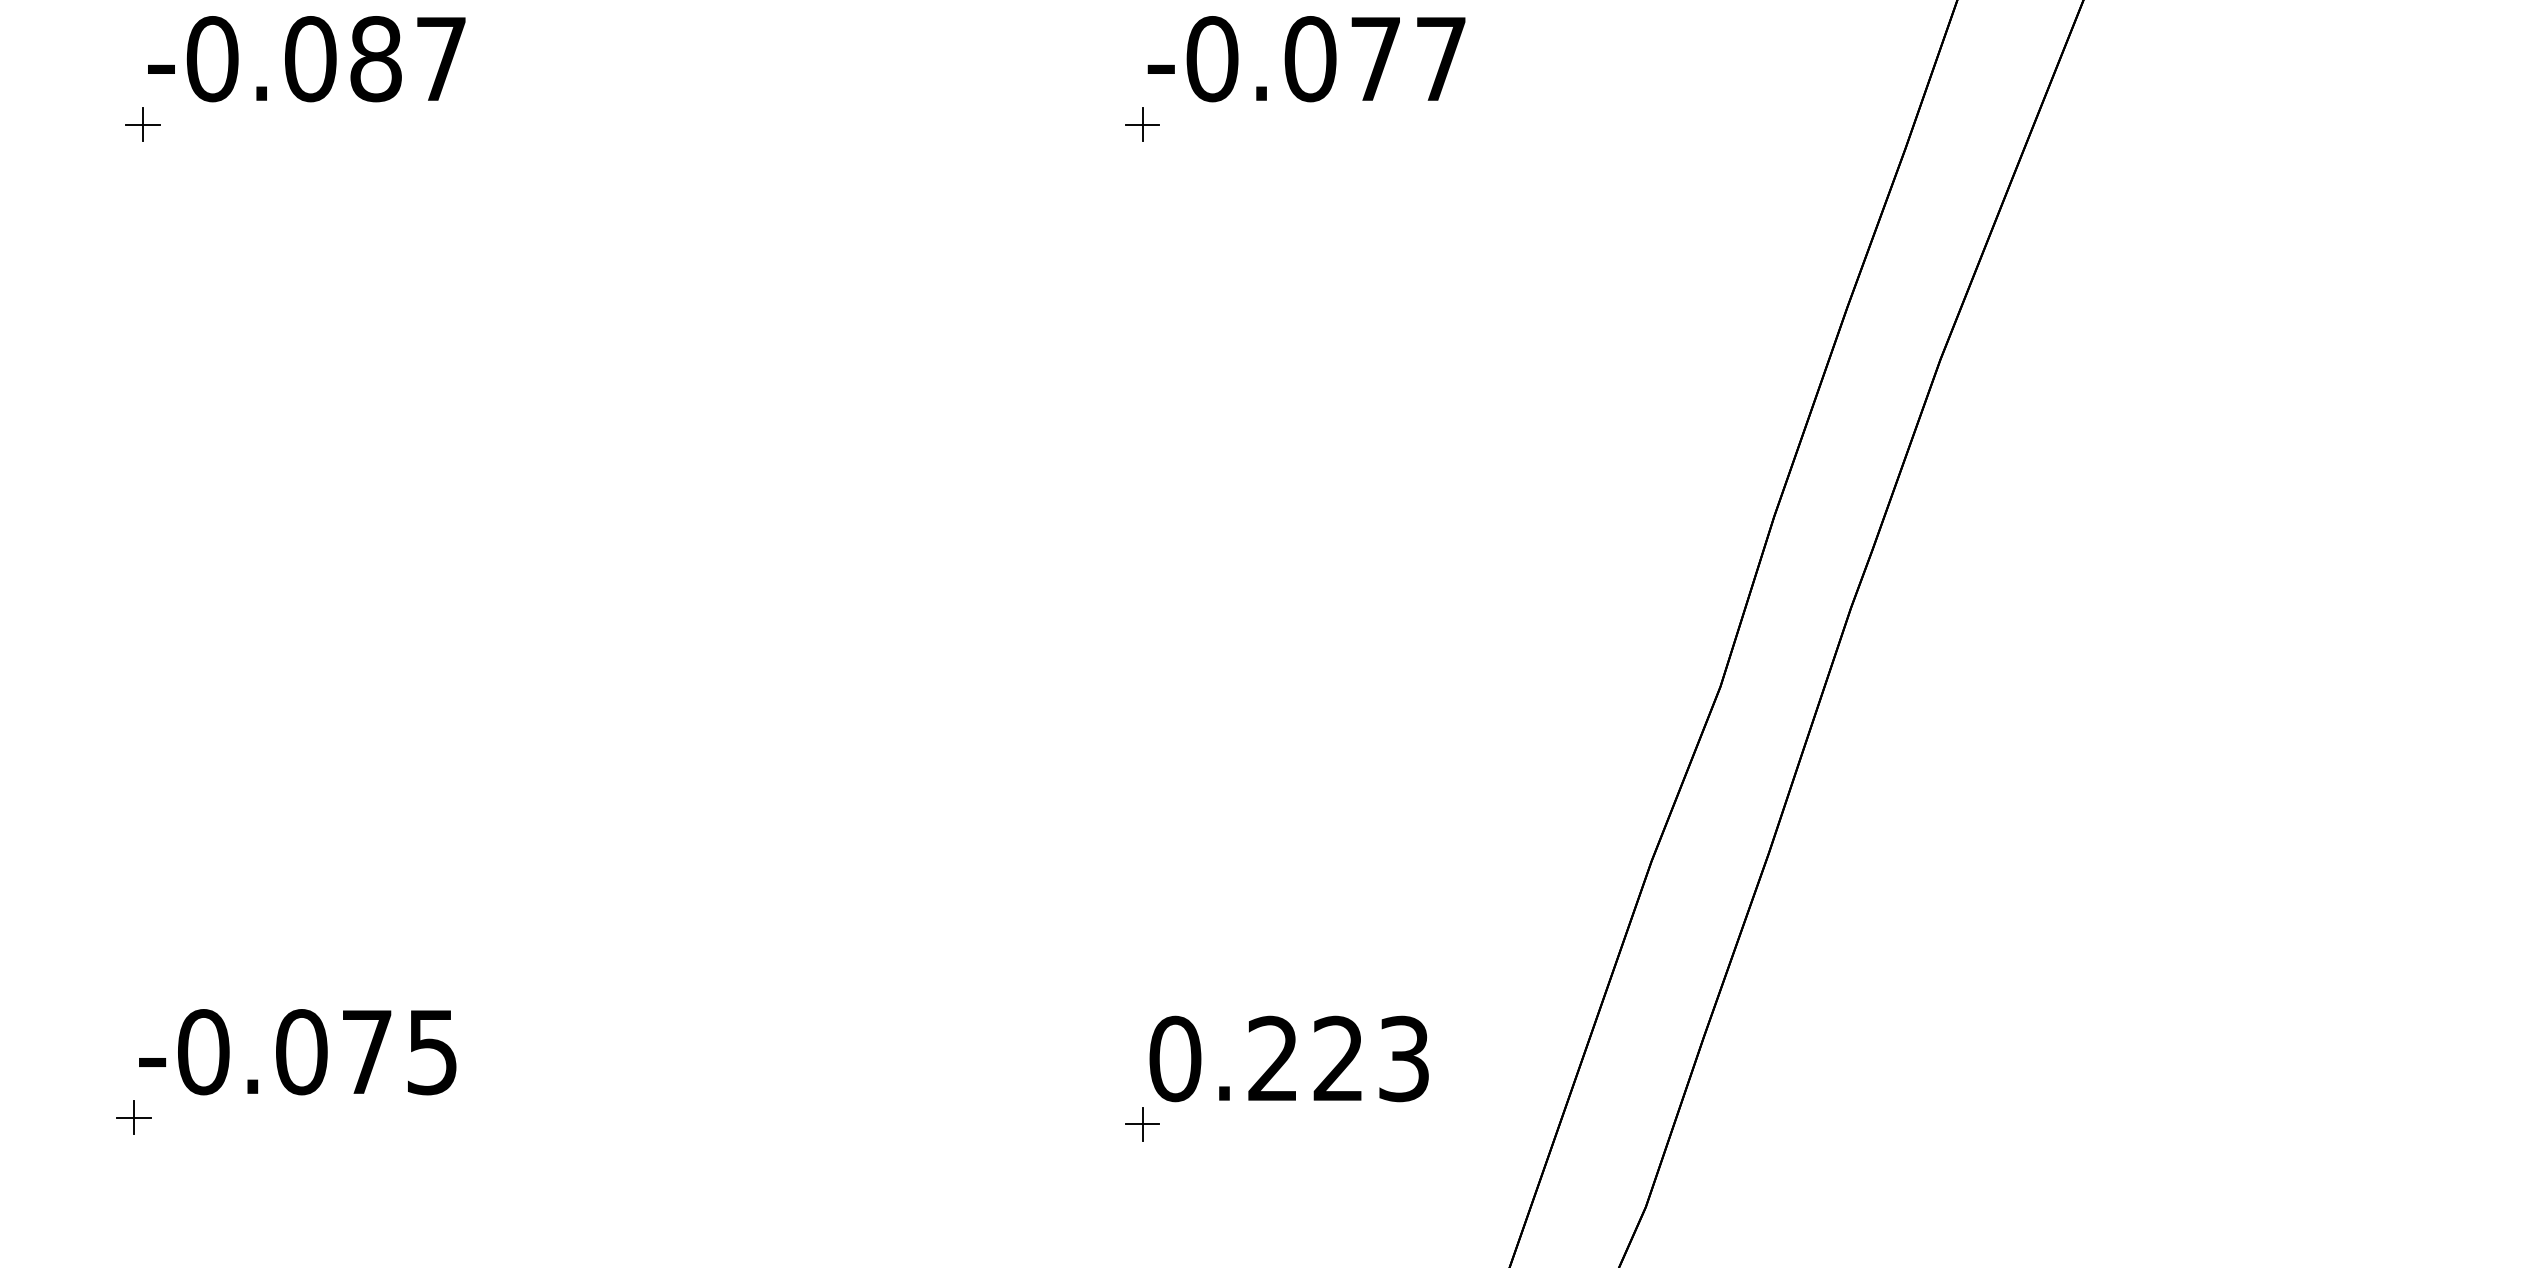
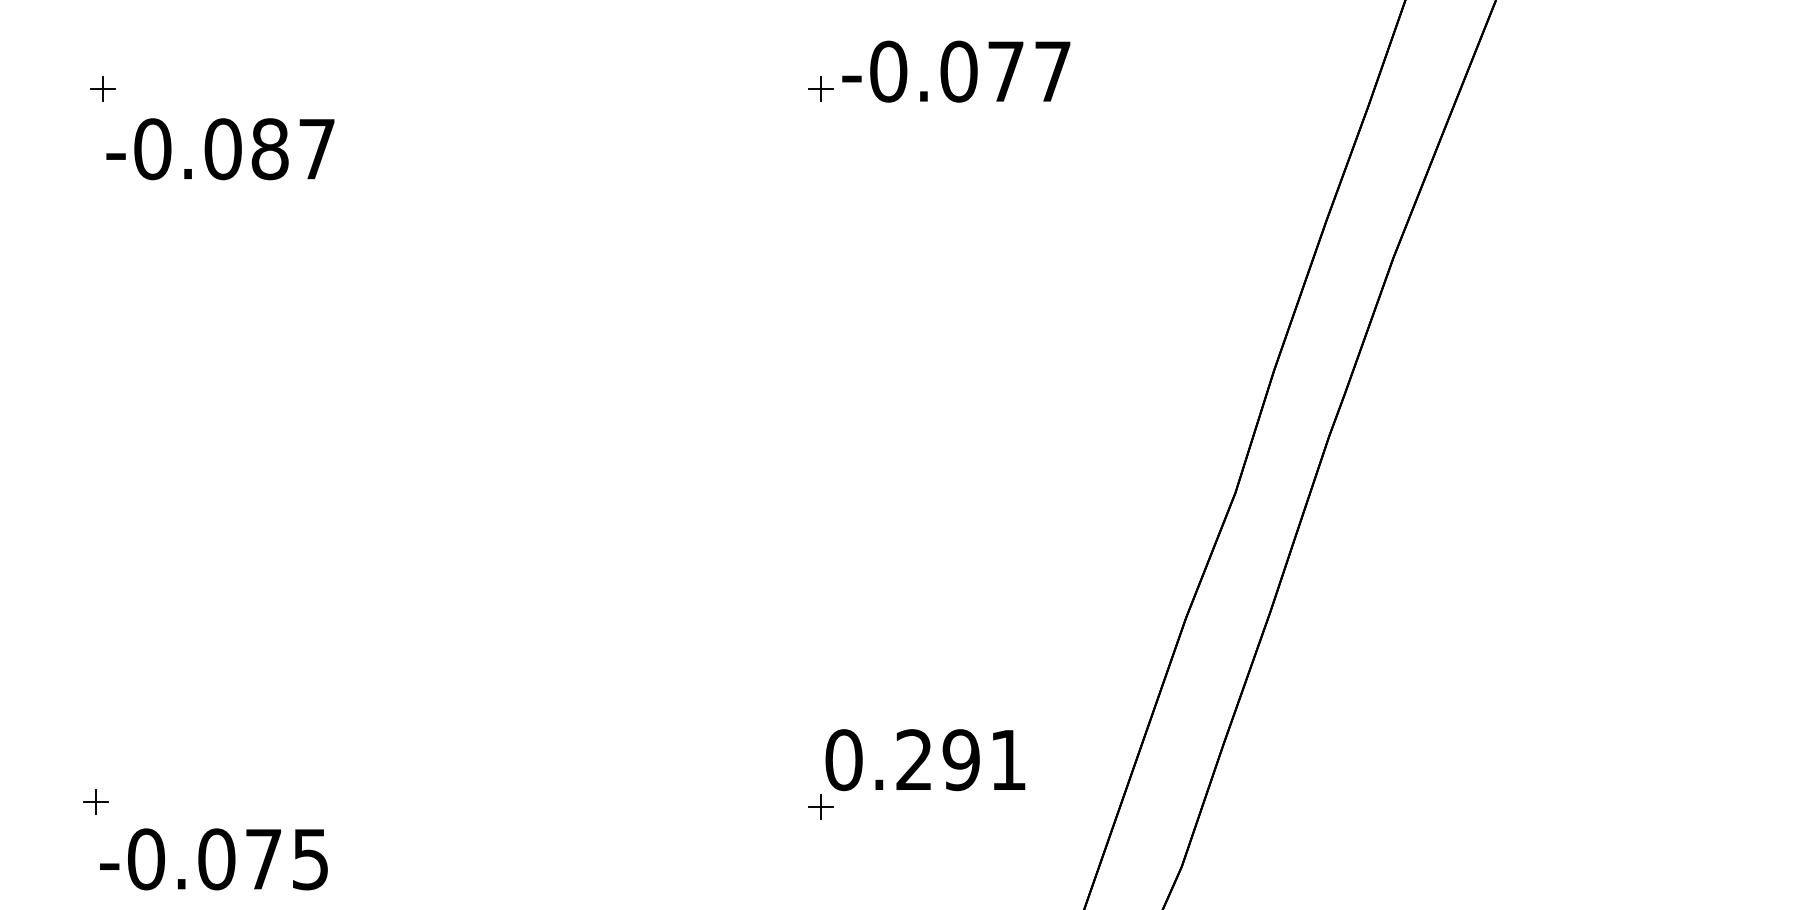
text: (306, 59) -> (220, 149), moved
text: (1306, 59) -> (956, 71), moved
text: (297, 1052) -> (213, 859), moved
text: (1370, 1058) -> (984, 759), 0.223 -> 0.291

